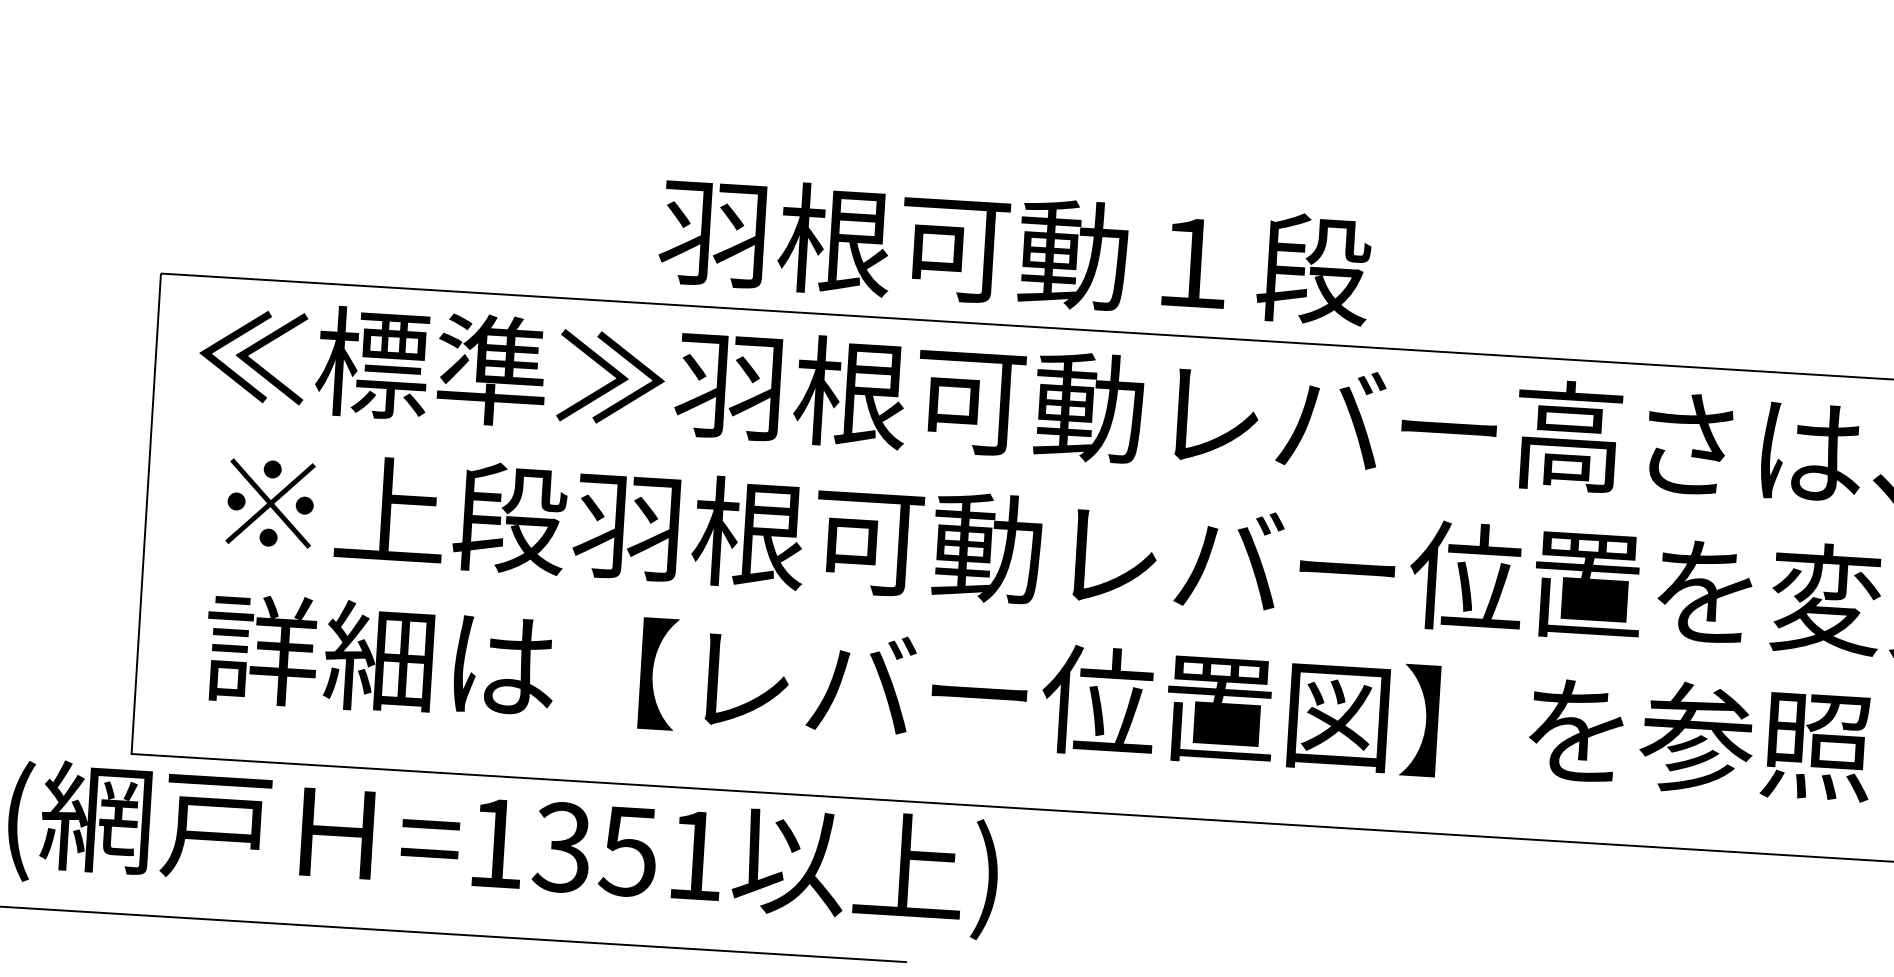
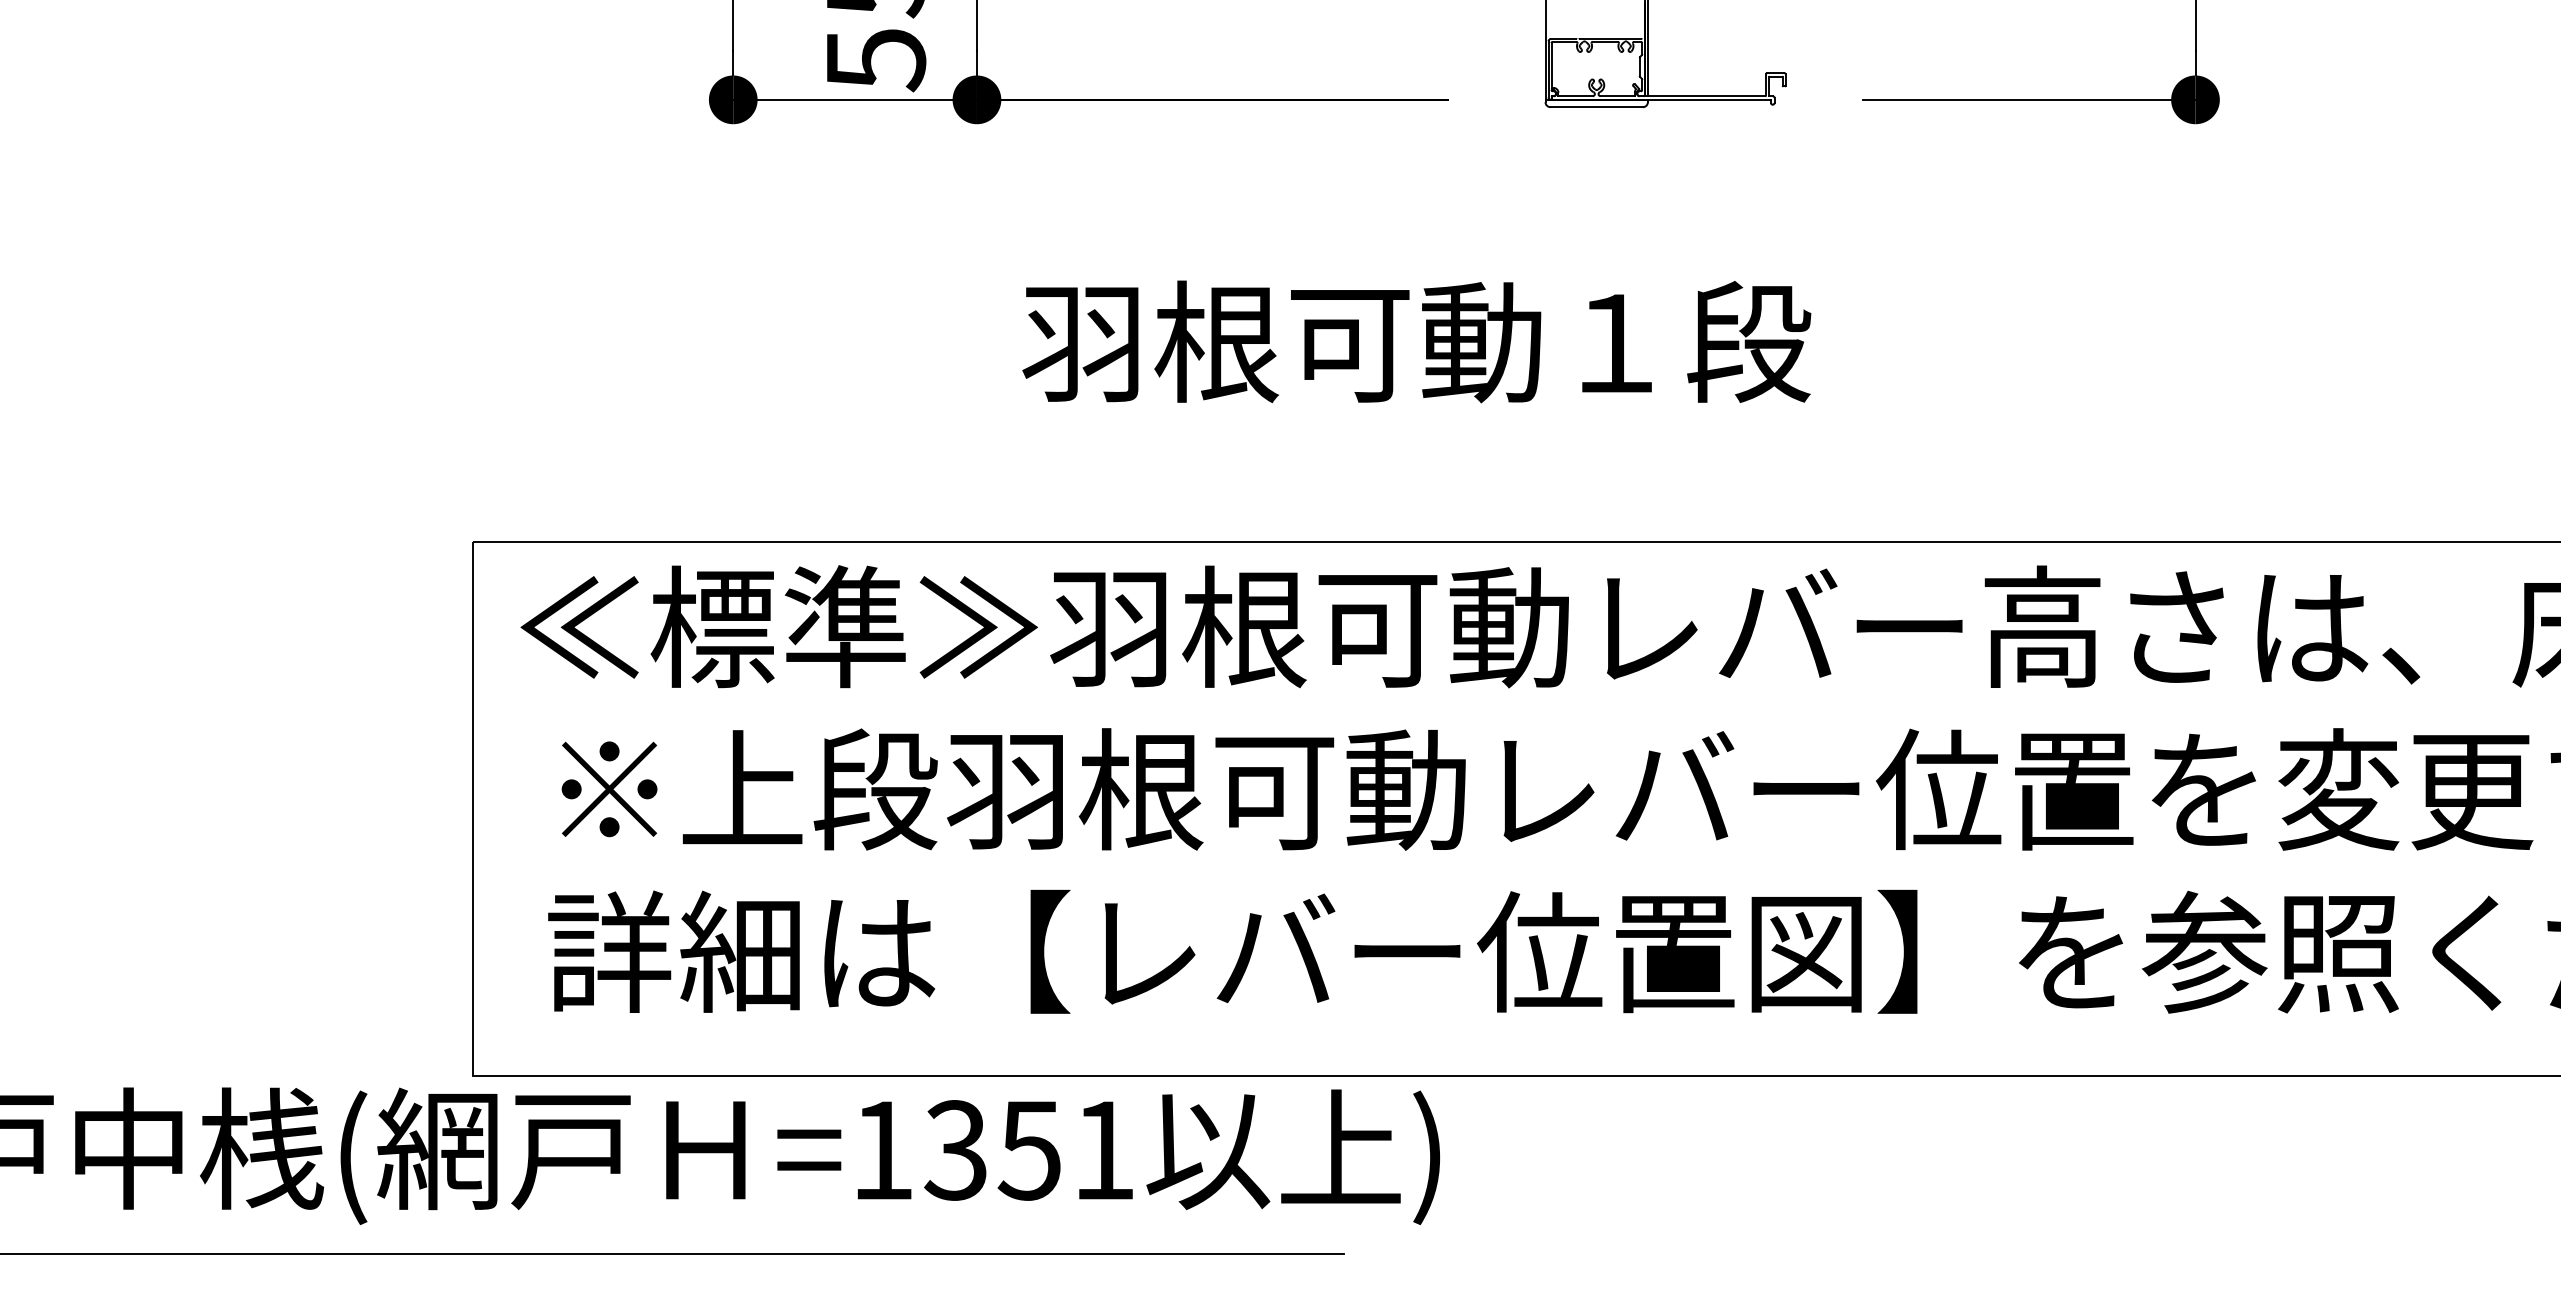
text: (1014, 250) -> (1416, 341), moved

